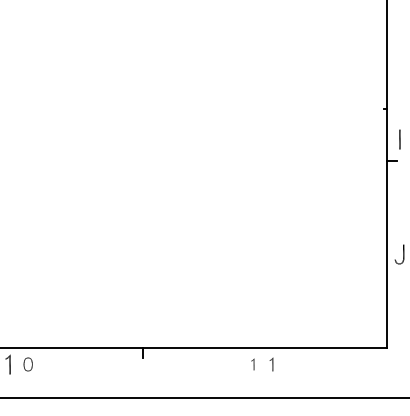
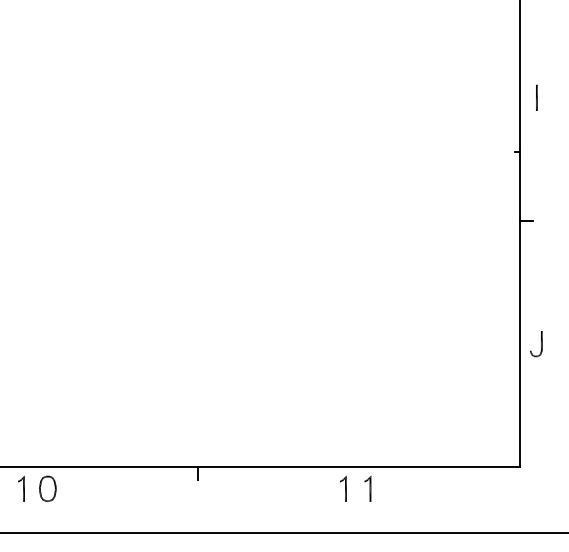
line: (399, 139) -> (536, 97), moved
part: (27, 364) -> (47, 488), size x1.43
part: (252, 364) -> (343, 488), size x1.67
part: (271, 364) -> (367, 488), size x1.43

